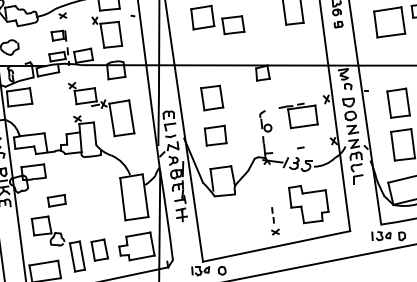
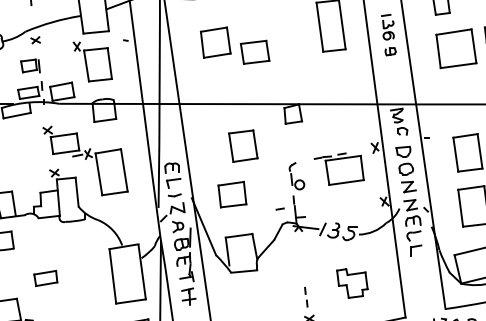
part: (212, 97) -> (243, 145), moved
line: (300, 147) -> (279, 208), moved
part: (56, 200) -> (45, 278), moved
part: (308, 204) -> (351, 283), size x0.6

